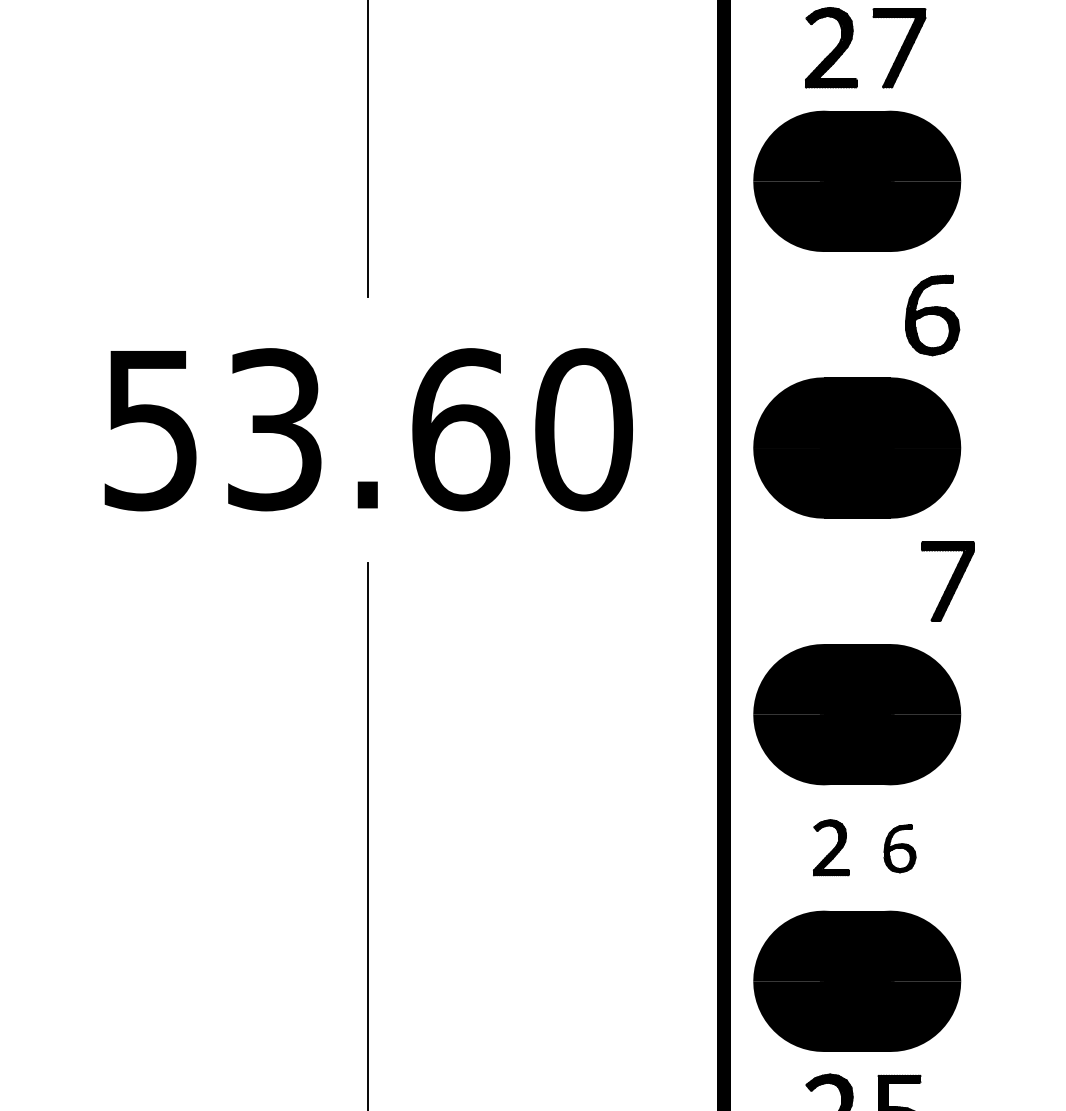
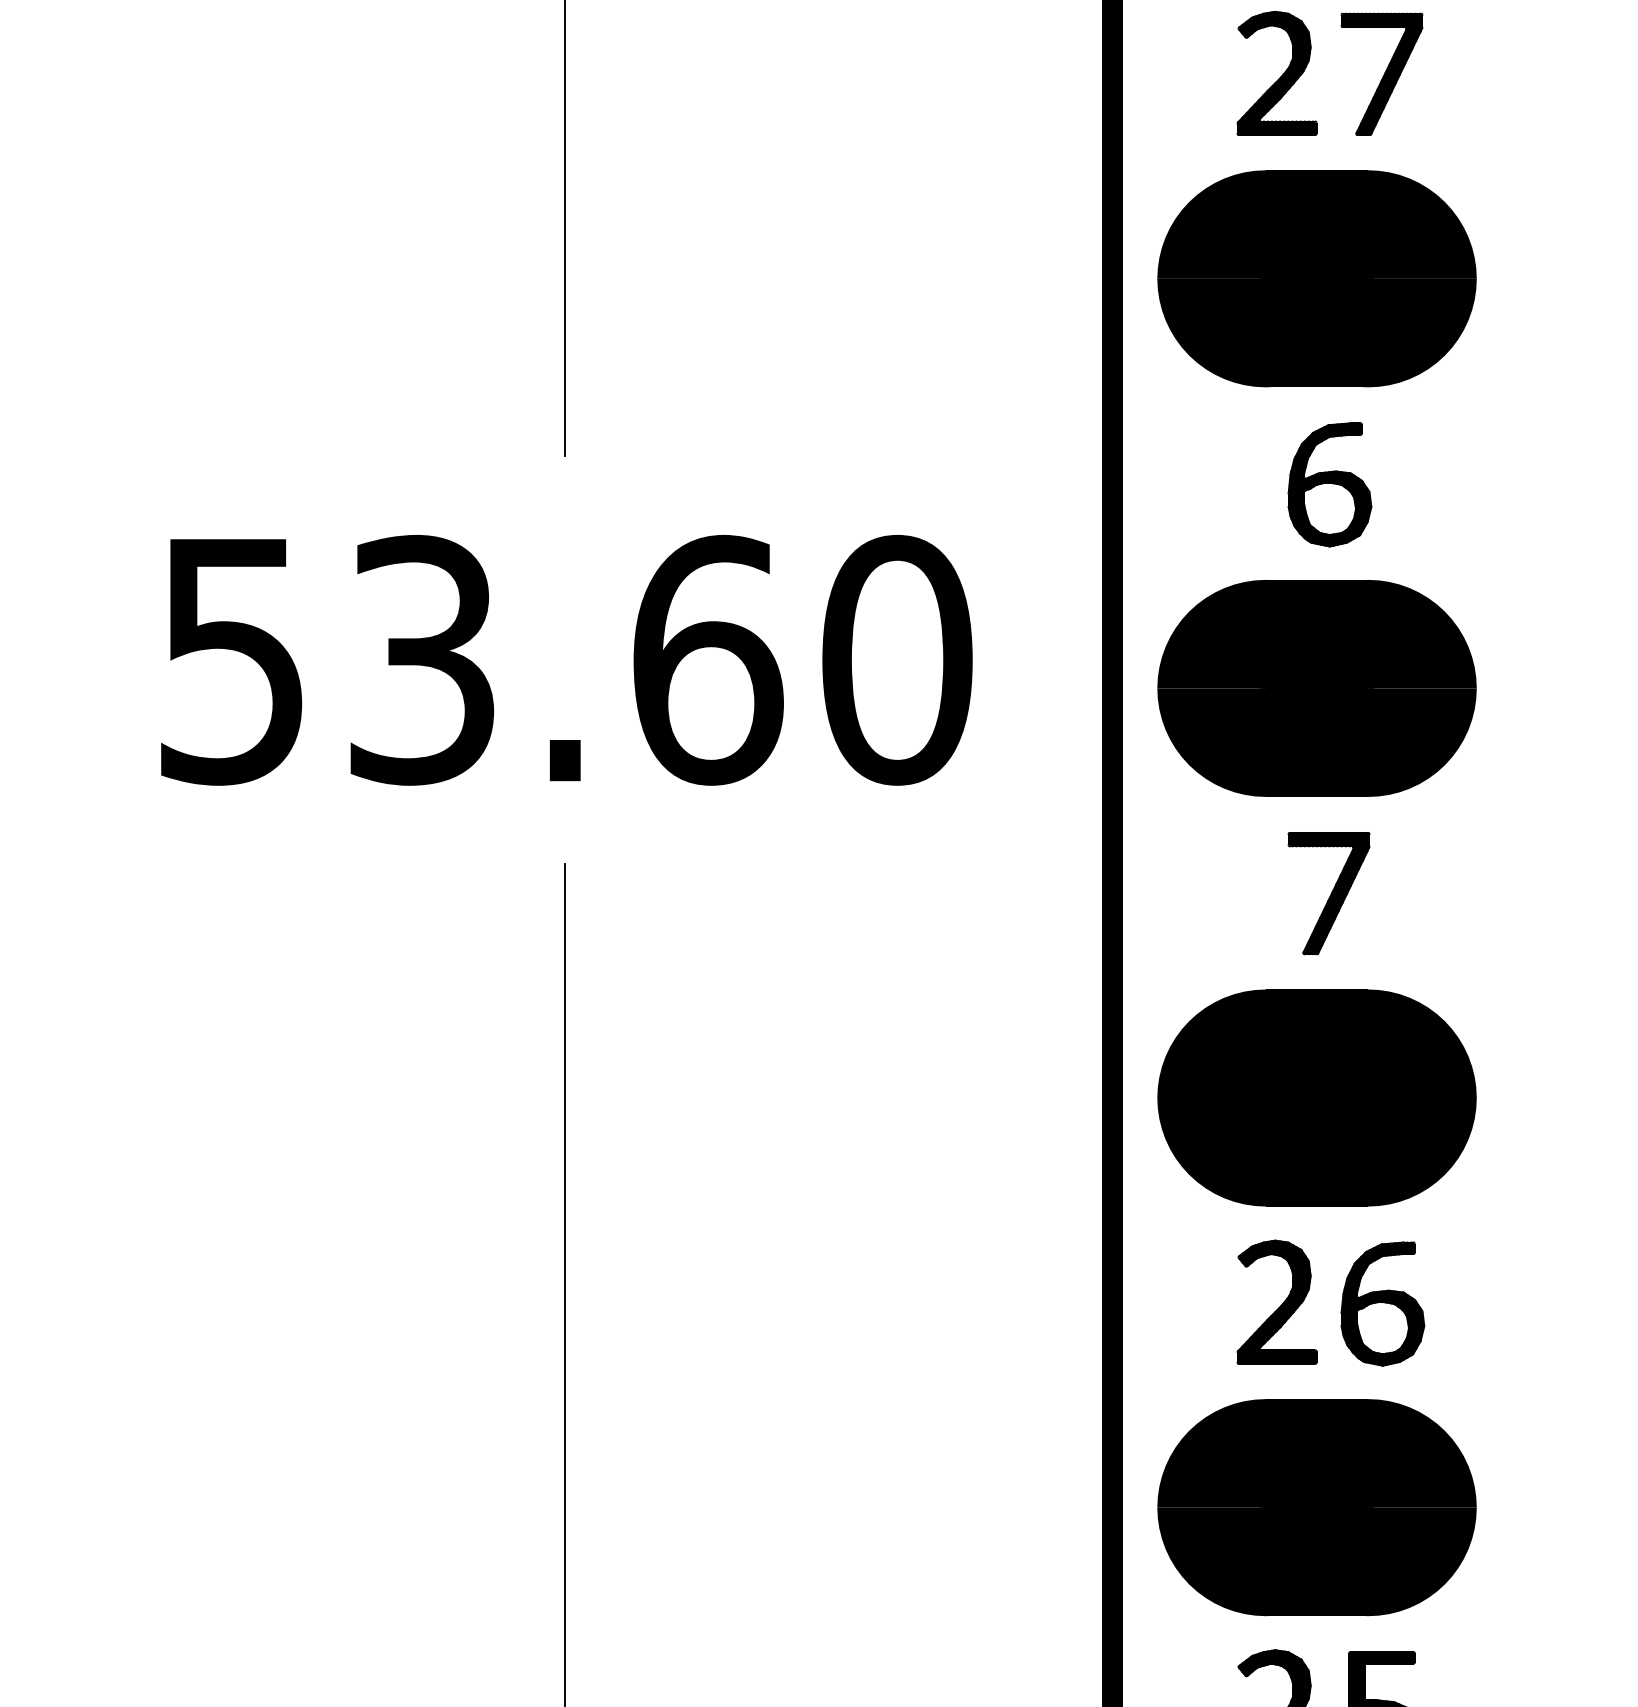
part: (932, 315) -> (1329, 484), moved
part: (947, 581) -> (1328, 893), moved
part: (831, 847) -> (1277, 1302), size x1.43
part: (899, 848) -> (1381, 1303), size x1.67

